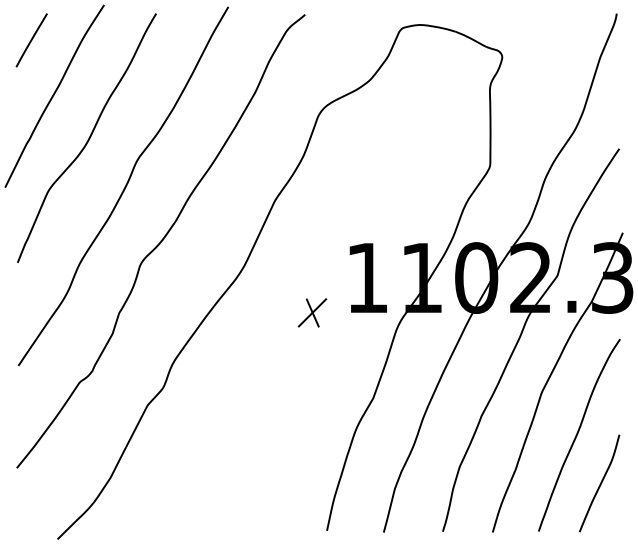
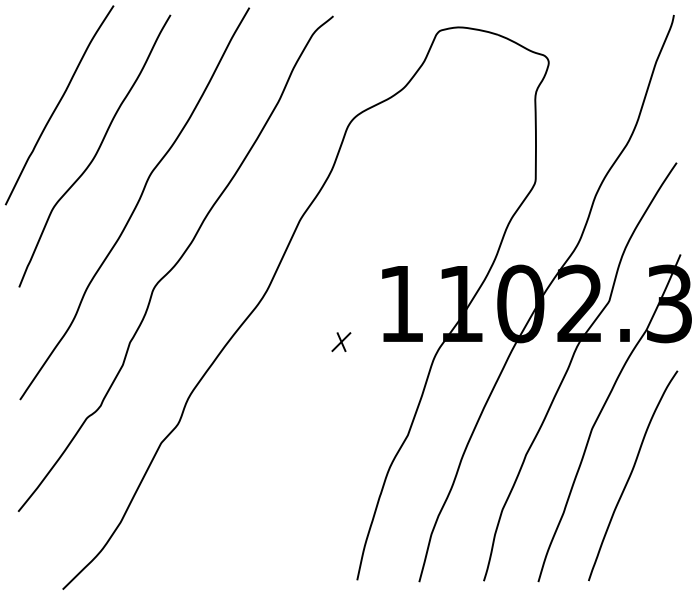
line: (31, 40) -> (34, 44), removed
part: (312, 312) -> (341, 341), size x0.6
curve: (600, 483) -> (656, 528), removed

